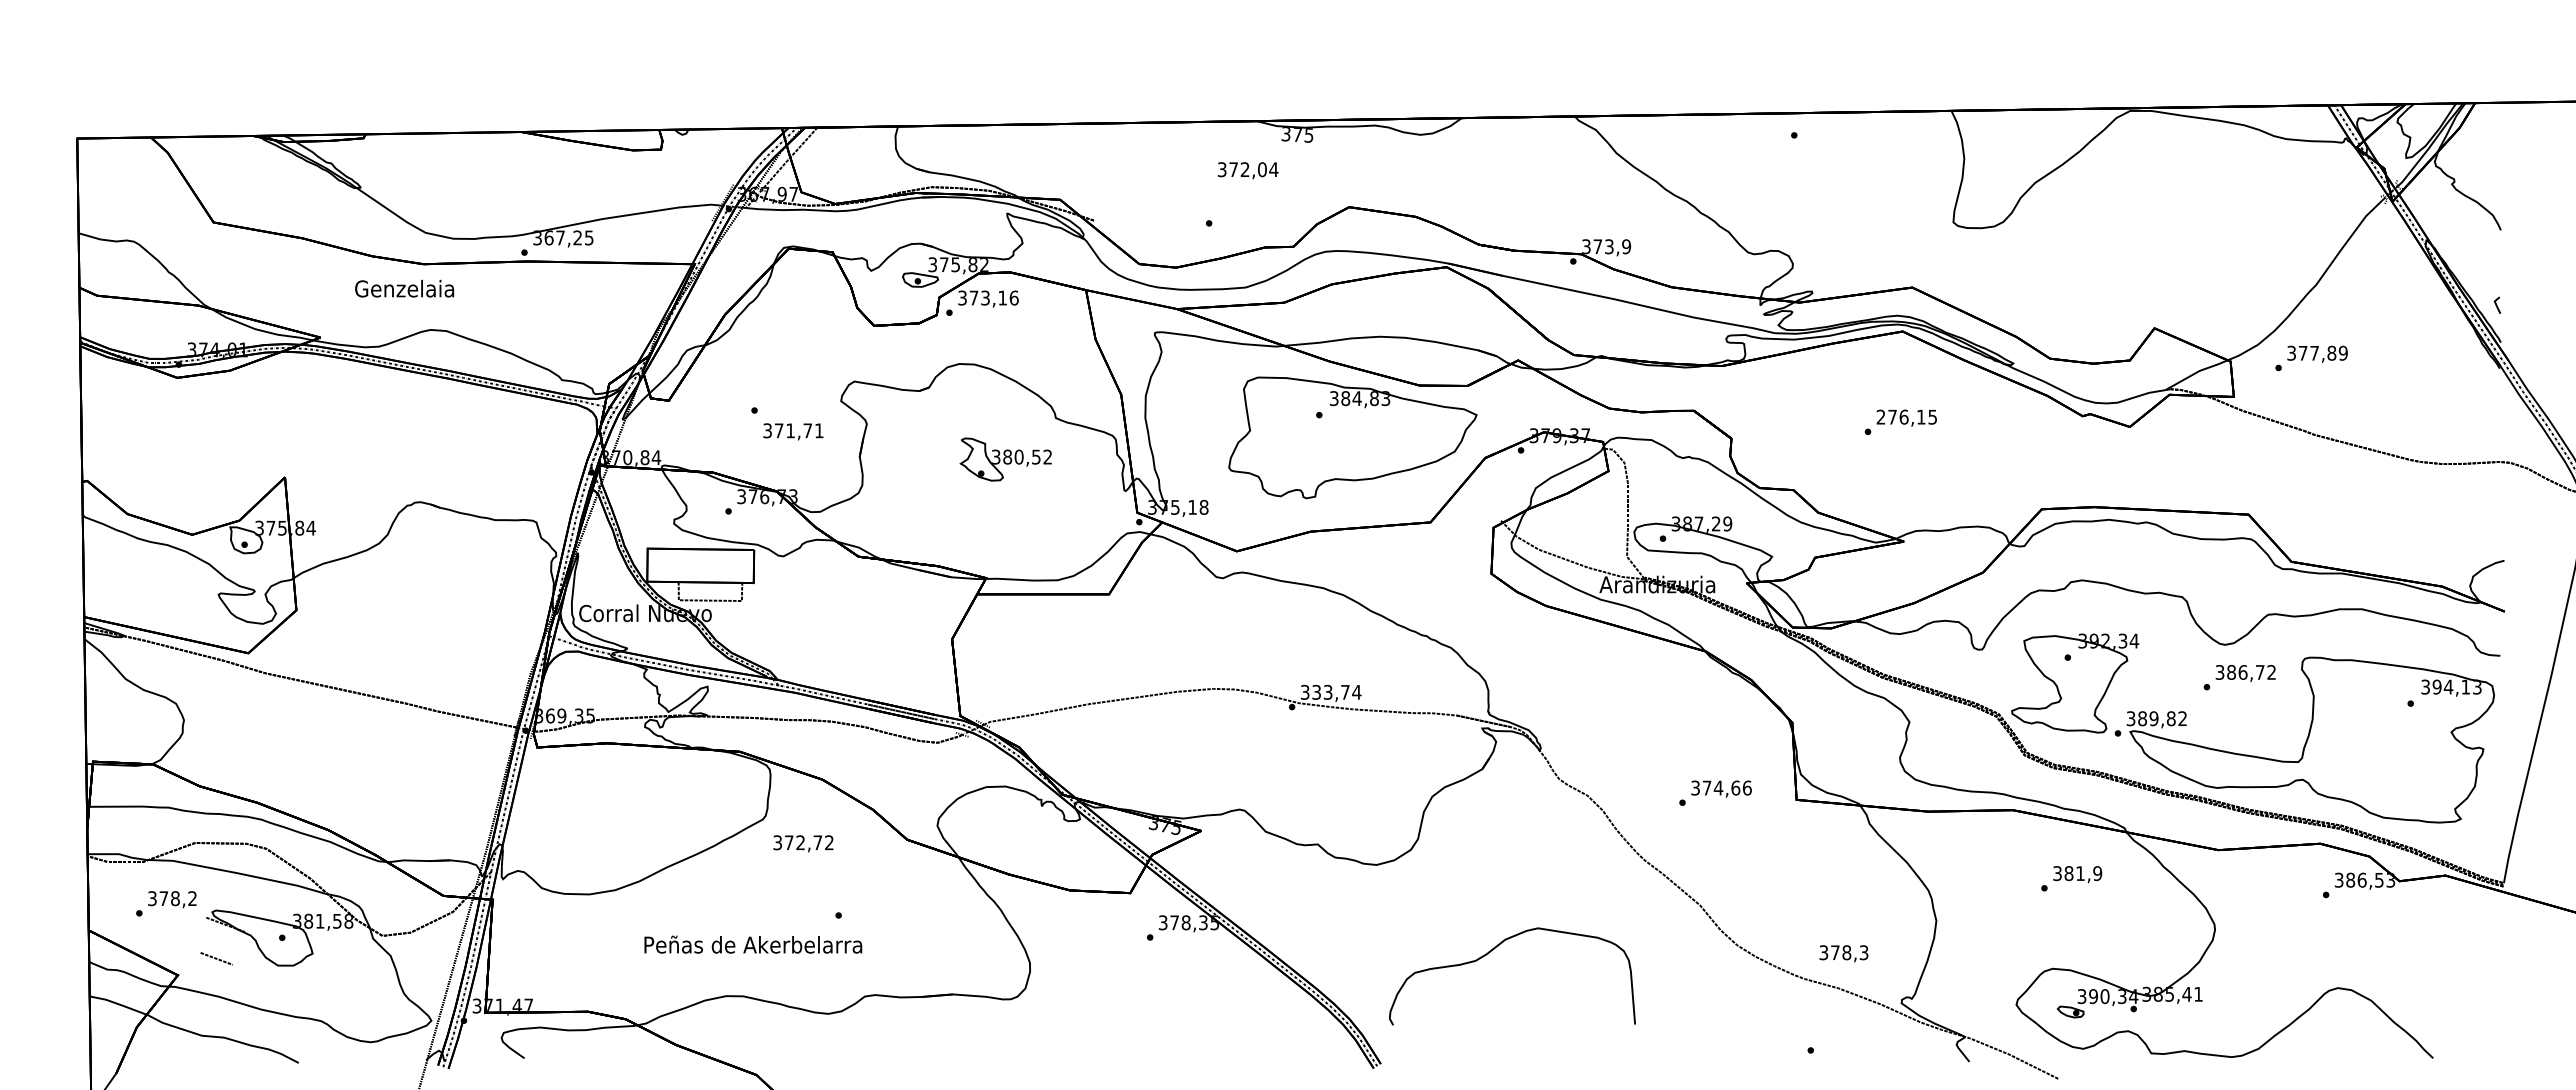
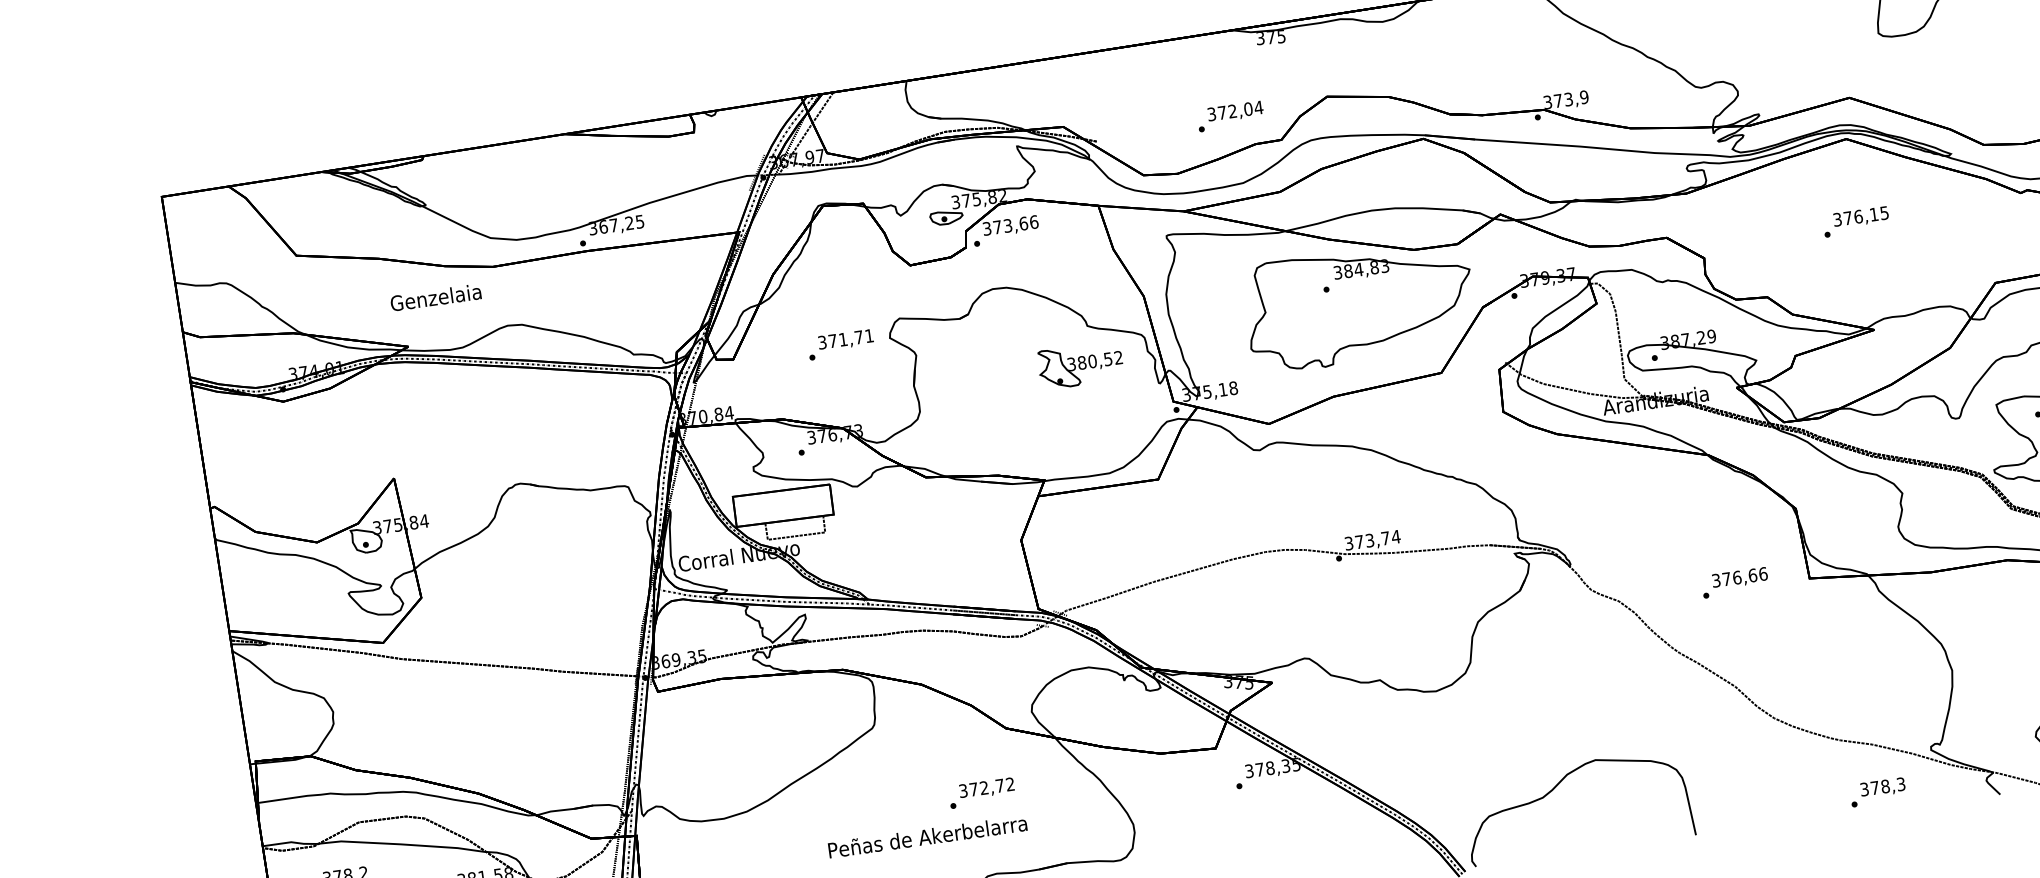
text: (1248, 170) -> (1235, 111), moved
text: (404, 288) -> (435, 297), moved
text: (1002, 297) -> (1023, 223), 373,16 -> 373,66
text: (1880, 417) -> (1837, 220), 276,15 -> 376,15
text: (793, 431) -> (846, 339), moved
part: (1005, 459) -> (1080, 365), moved
text: (1316, 691) -> (1359, 541), 333,74 -> 373,74
text: (1718, 787) -> (1737, 577), 374,66 -> 376,66
text: (803, 843) -> (986, 788), moved
text: (753, 944) -> (927, 836), moved
curve: (1493, 950) -> (1557, 785), moved
text: (1843, 953) -> (1882, 787), moved

